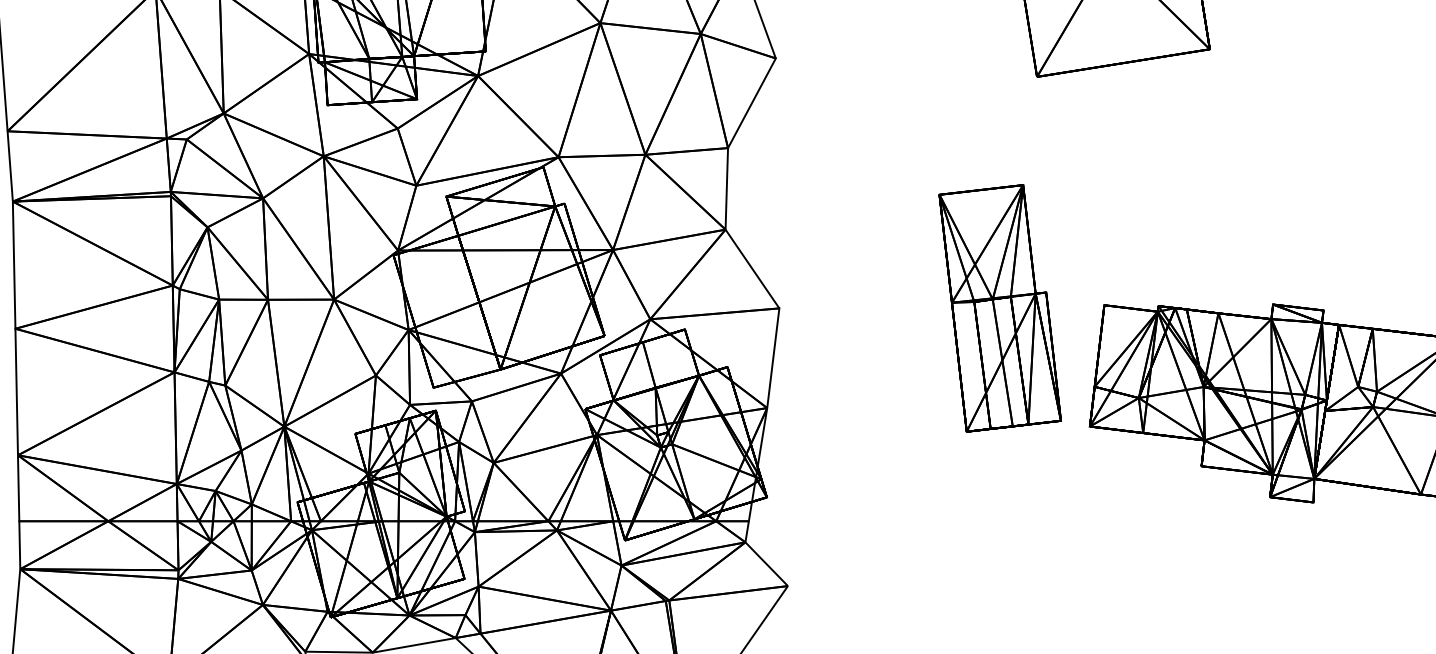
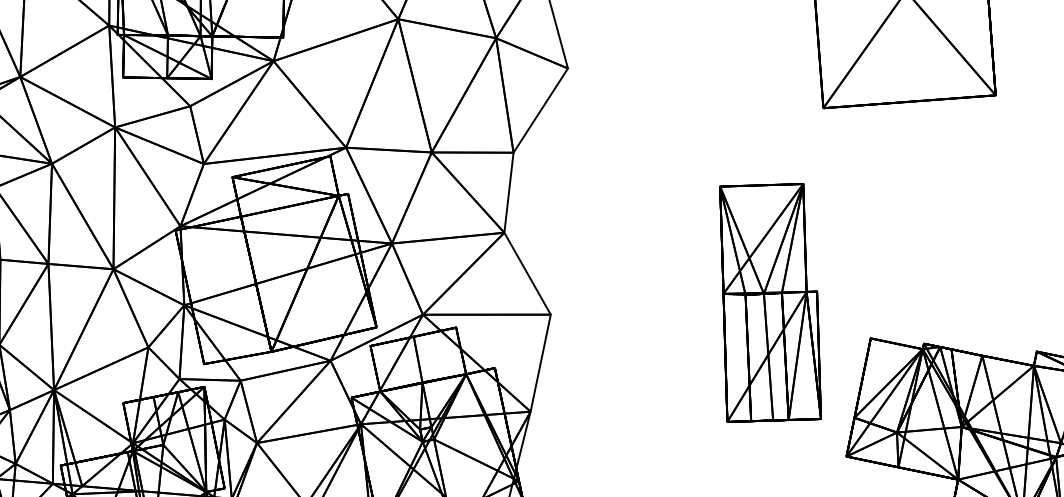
part: (999, 308) -> (769, 303), moved

